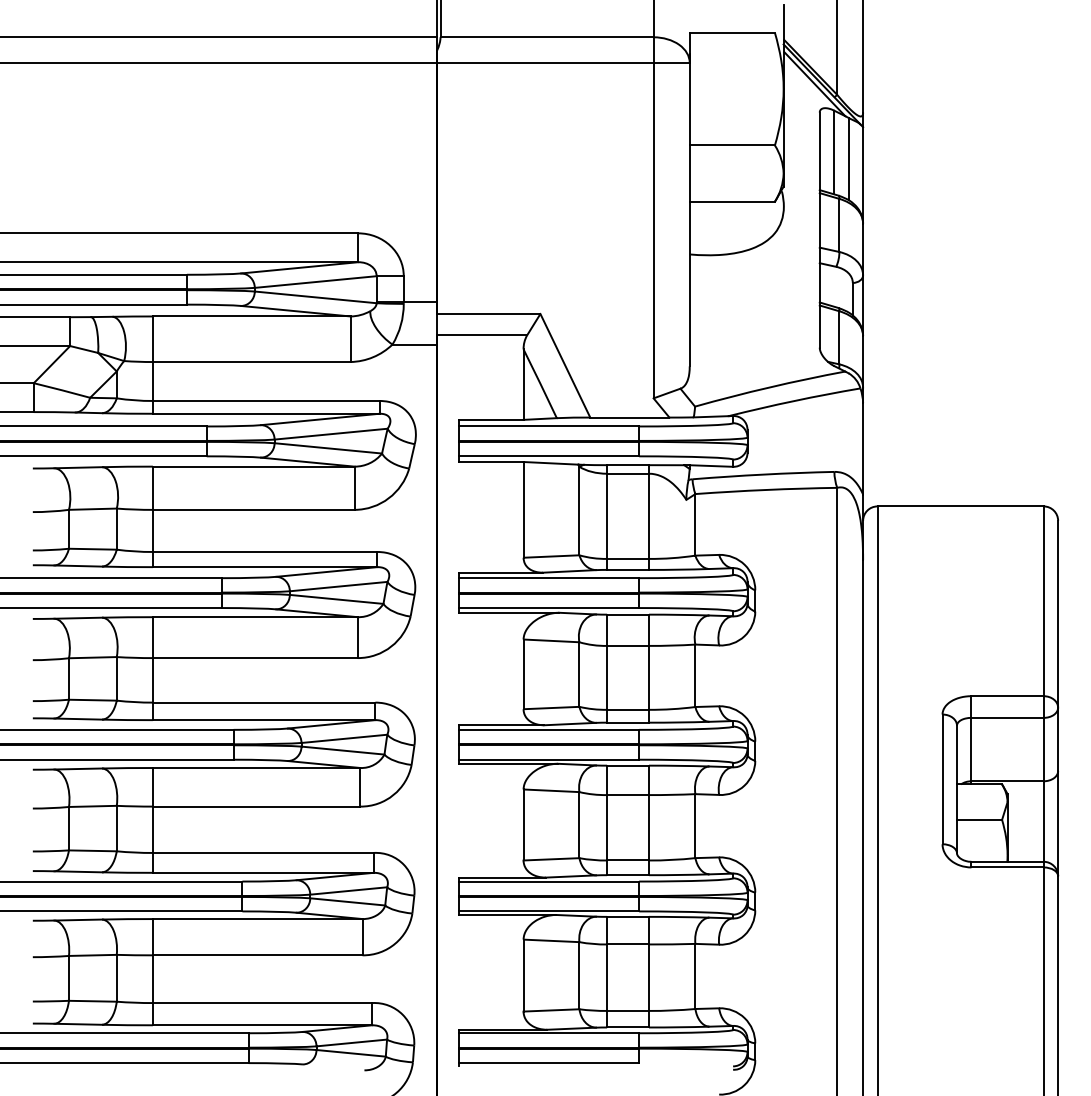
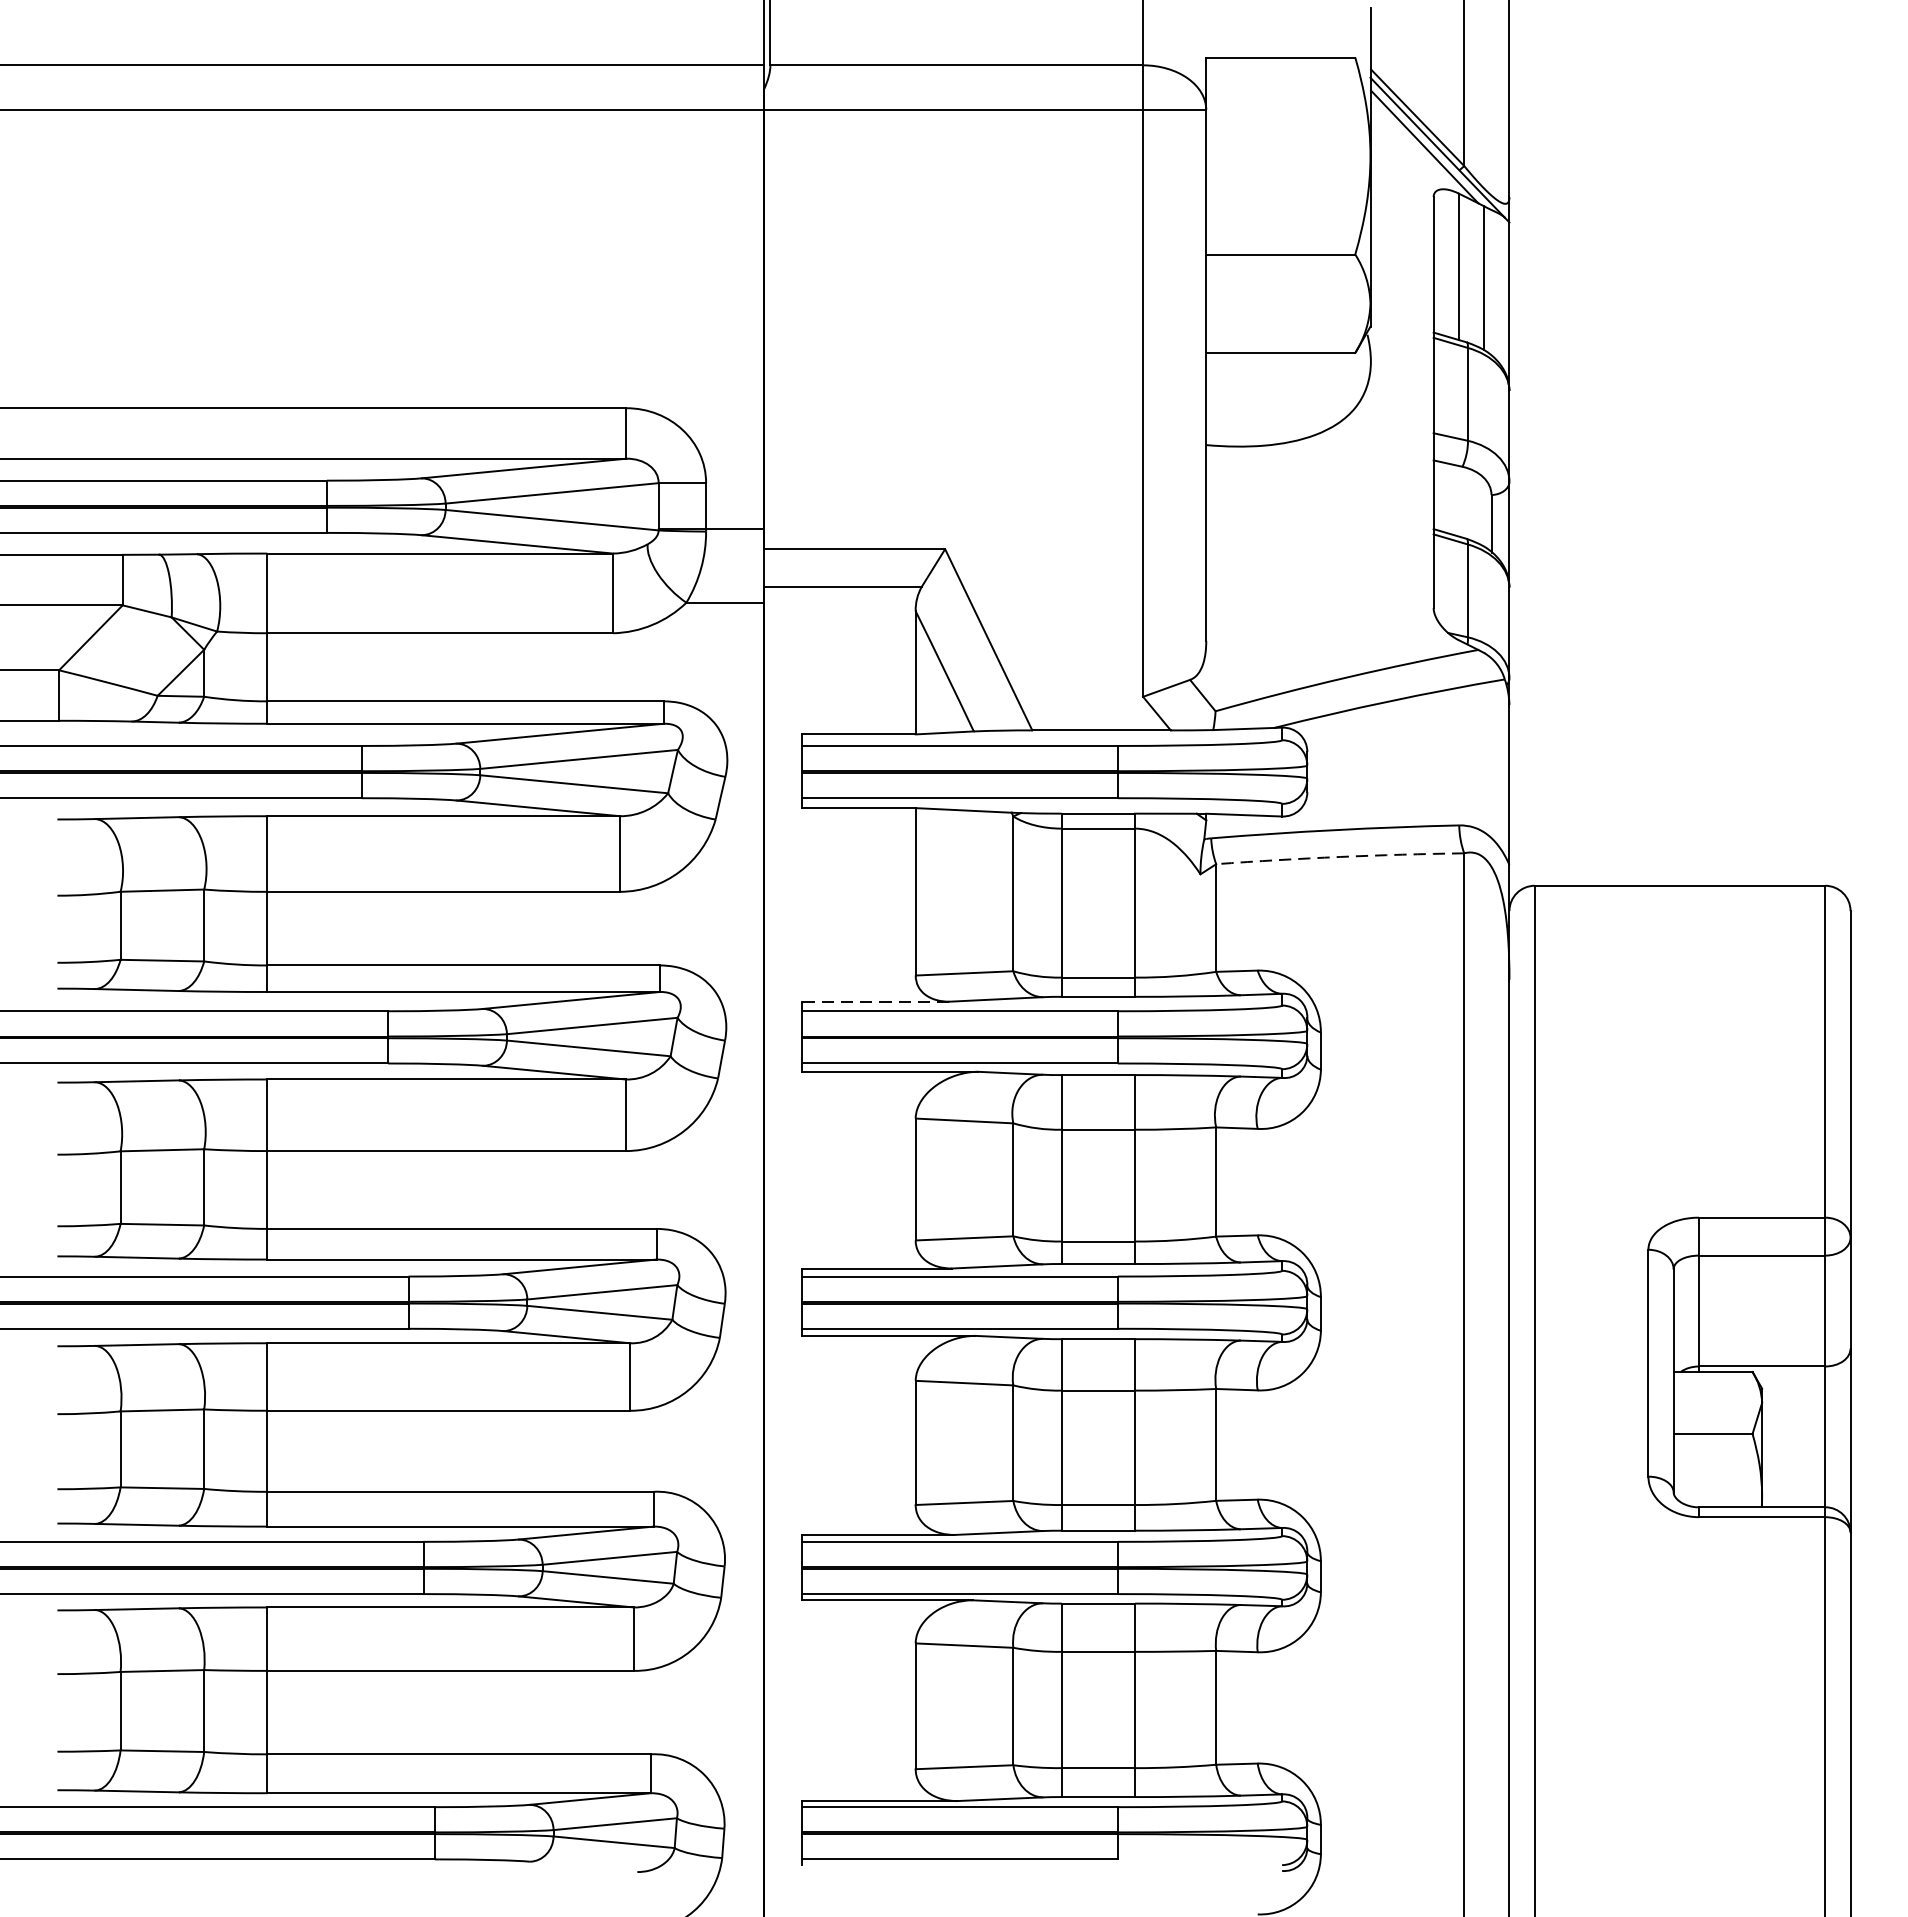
arc: (766, 489) -> (1340, 856), solid -> dashed
line: (500, 572) -> (875, 1001), solid -> dashed

